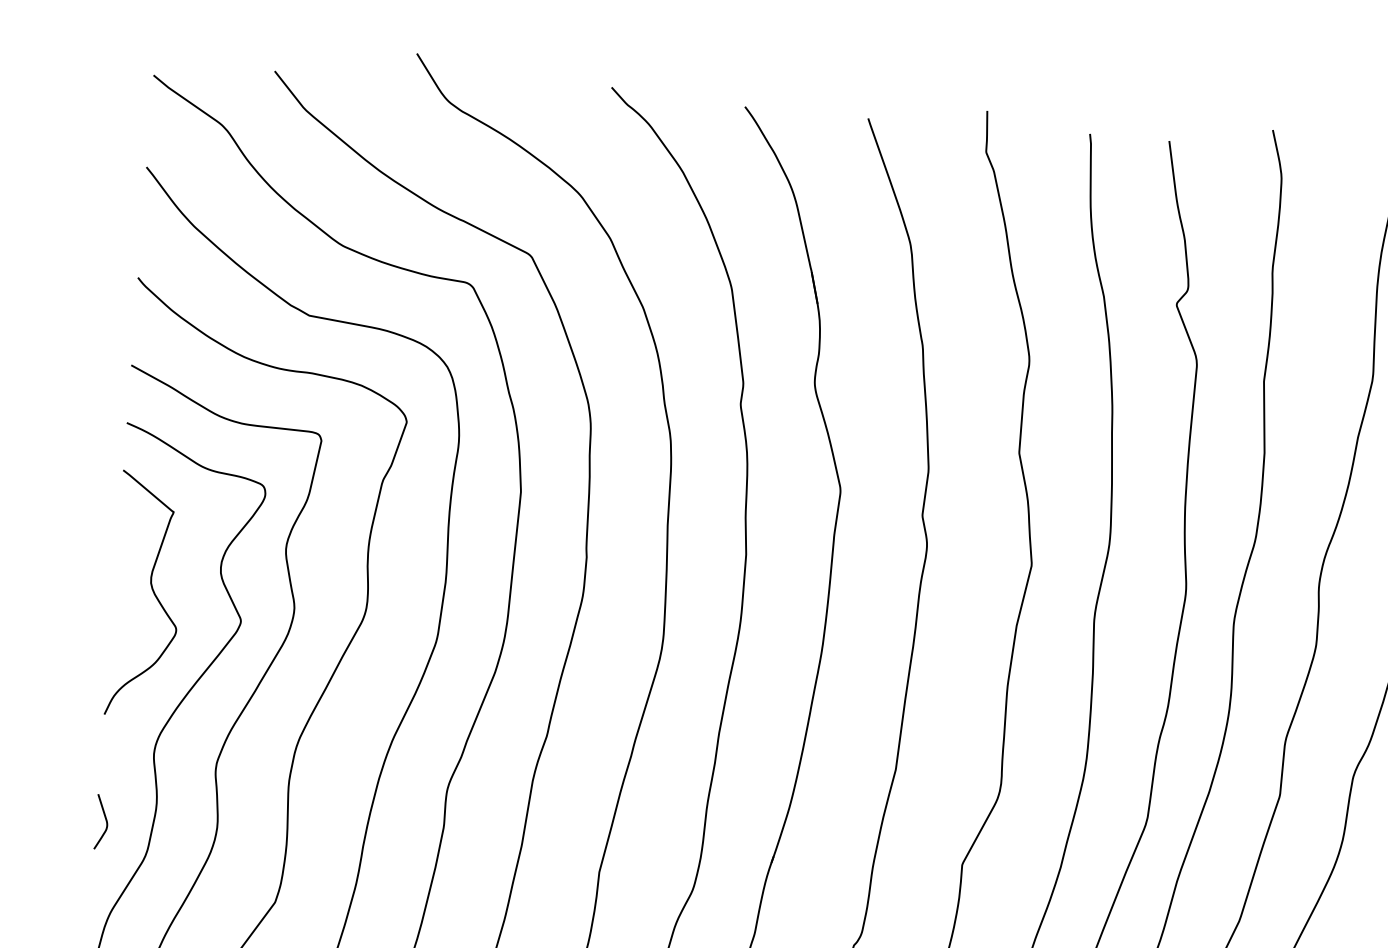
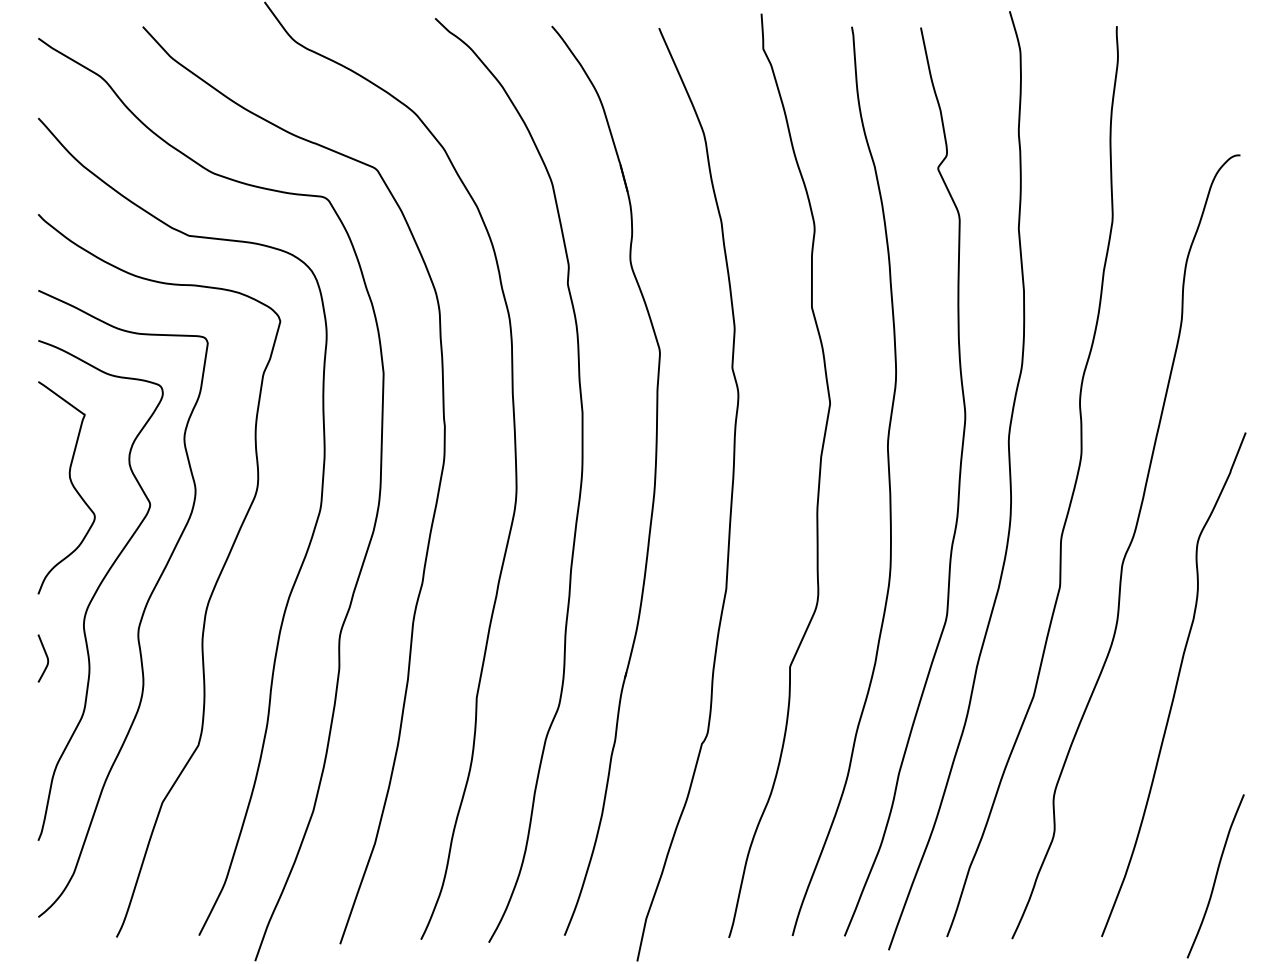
curve: (105, 822) -> (46, 658), moved

